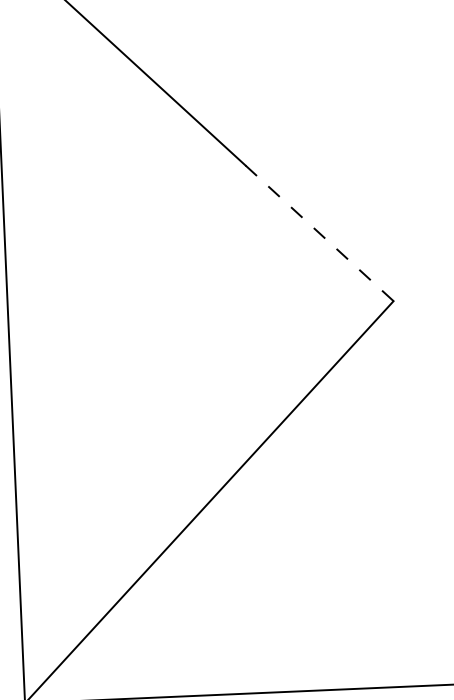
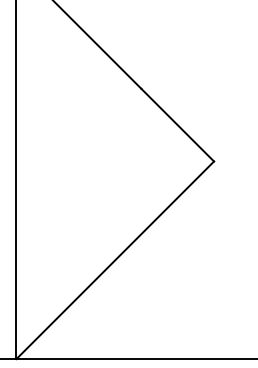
line: (321, 233) -> (178, 125), dashed -> solid

